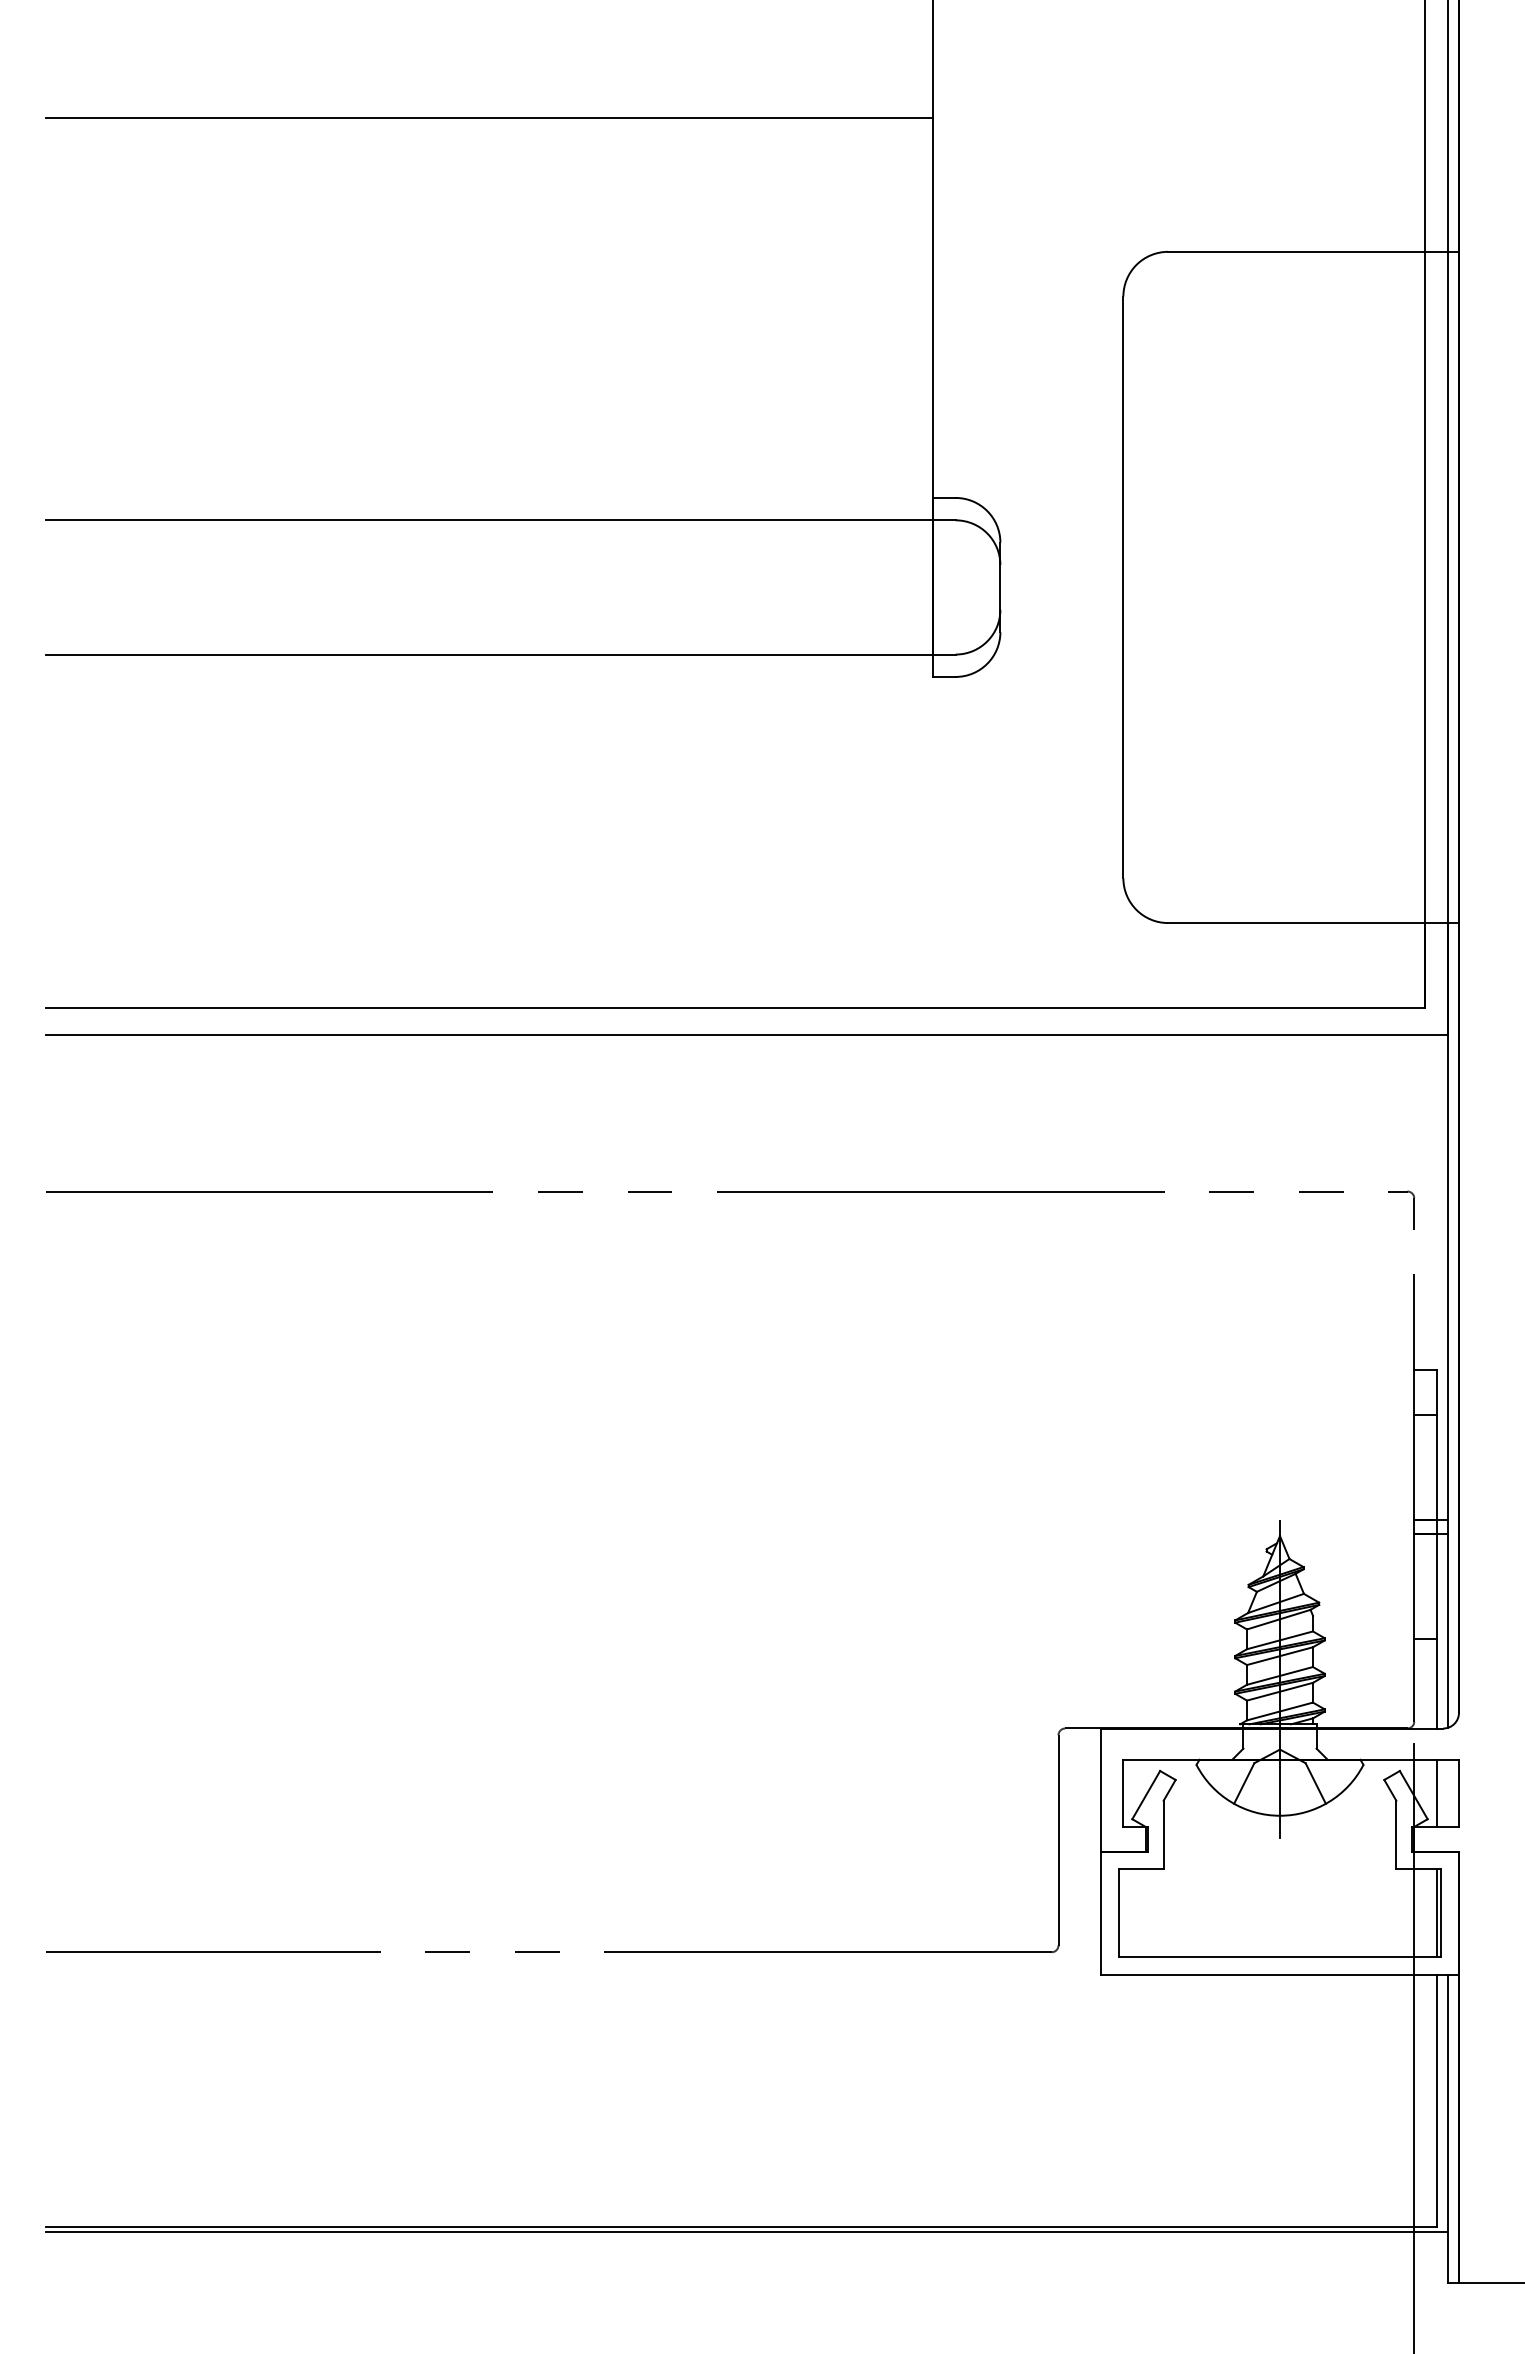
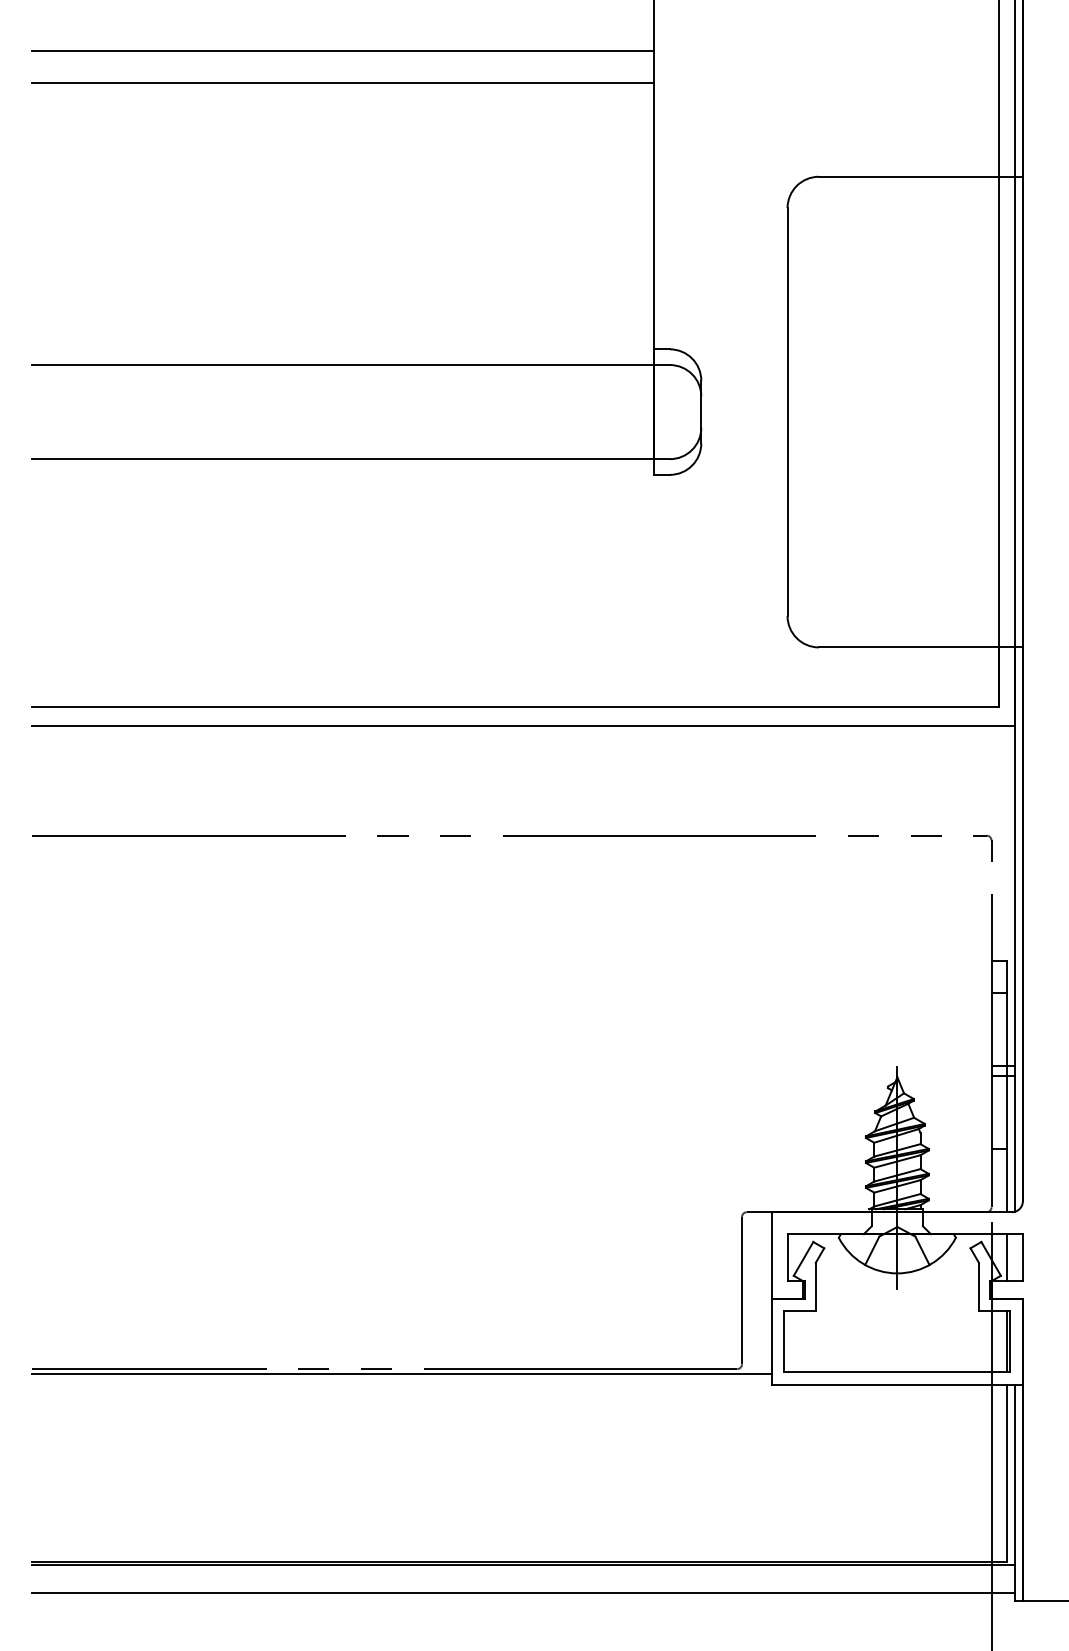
line: (489, 72) -> (343, 51), added
line: (573, 1958) -> (401, 1373), added
line: (746, 2272) -> (523, 1593), added

